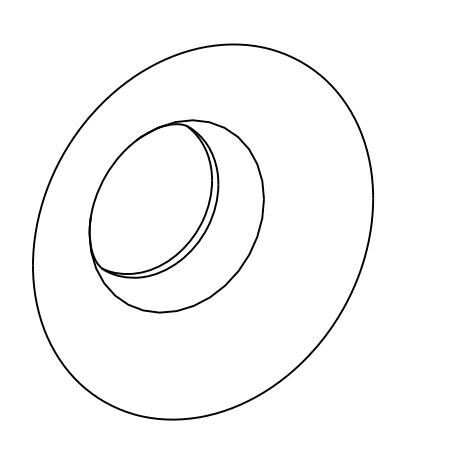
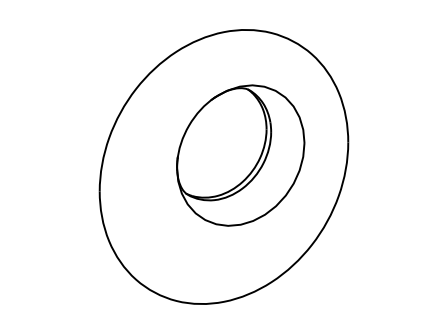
part: (176, 216) -> (240, 155), moved

